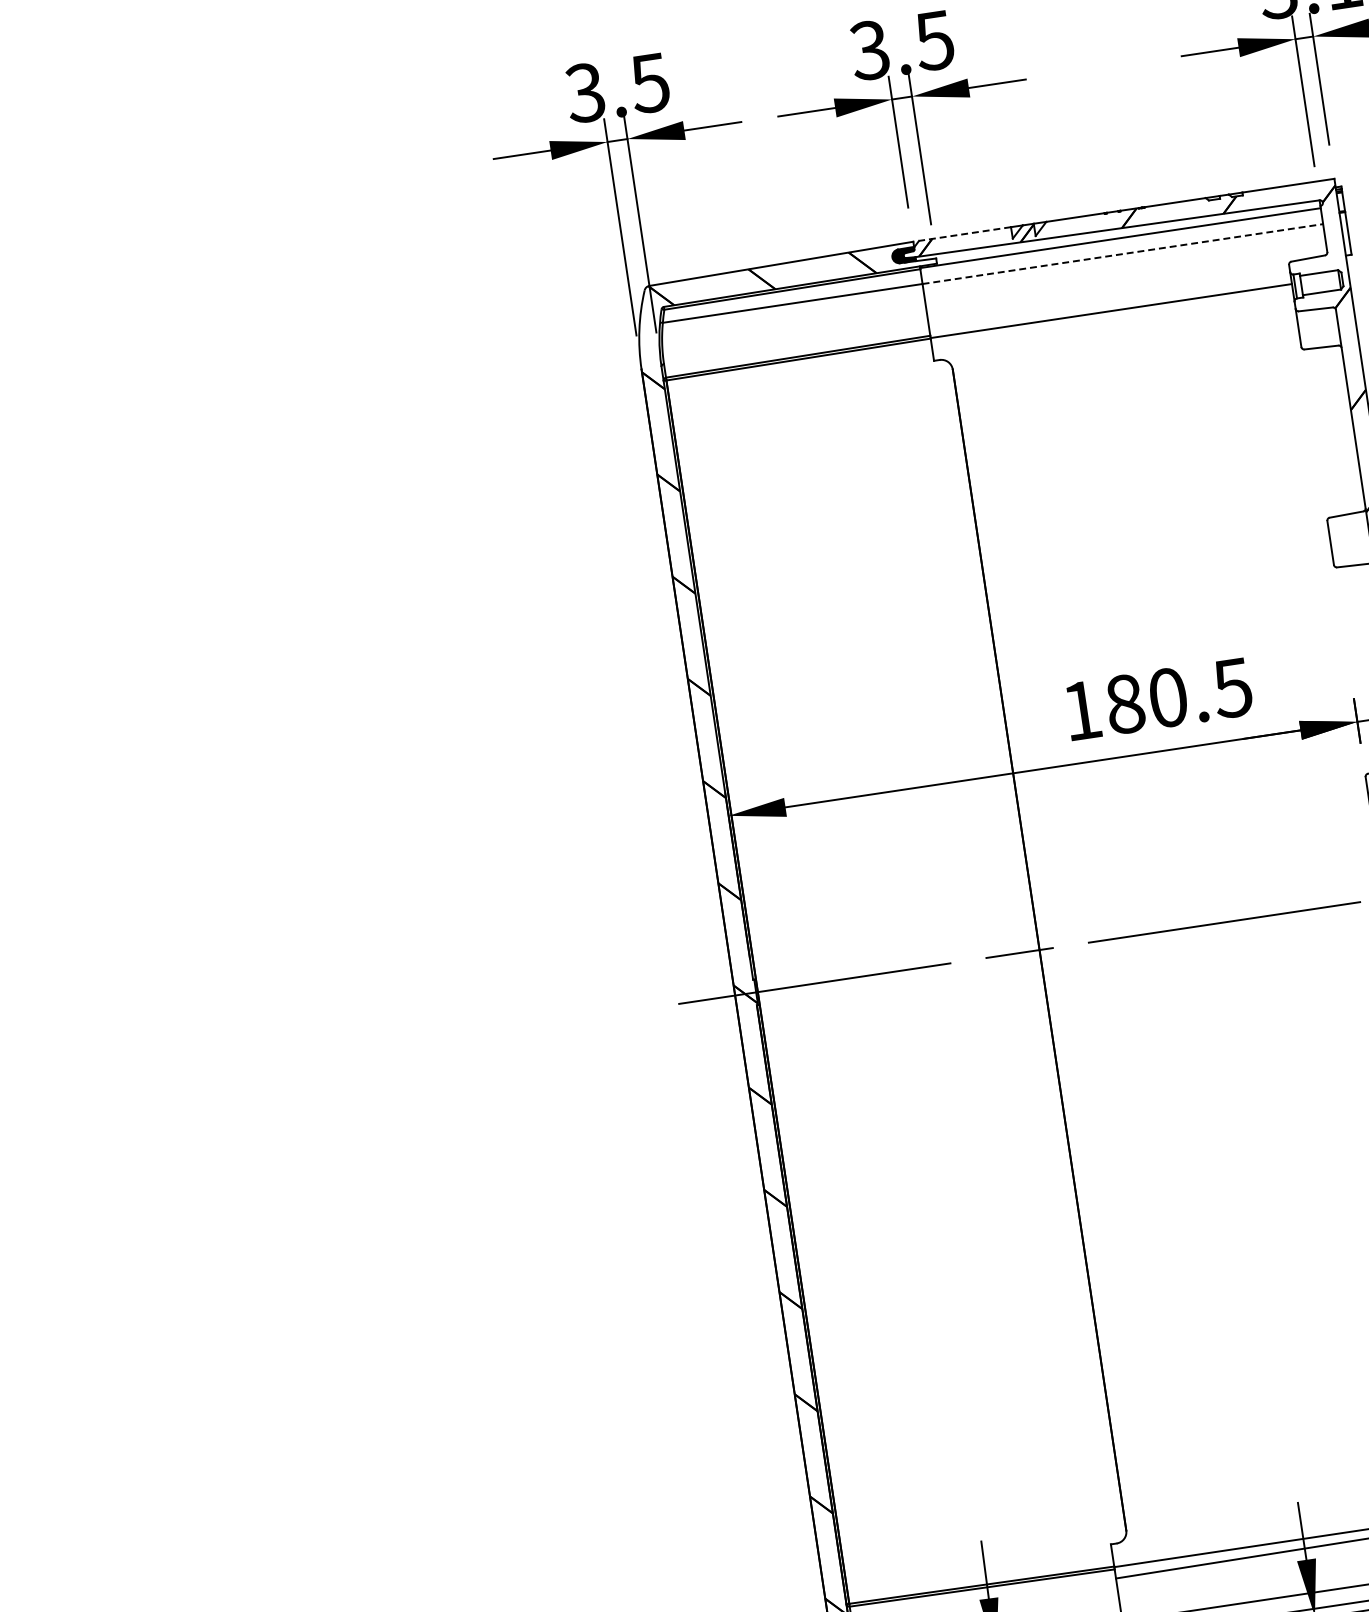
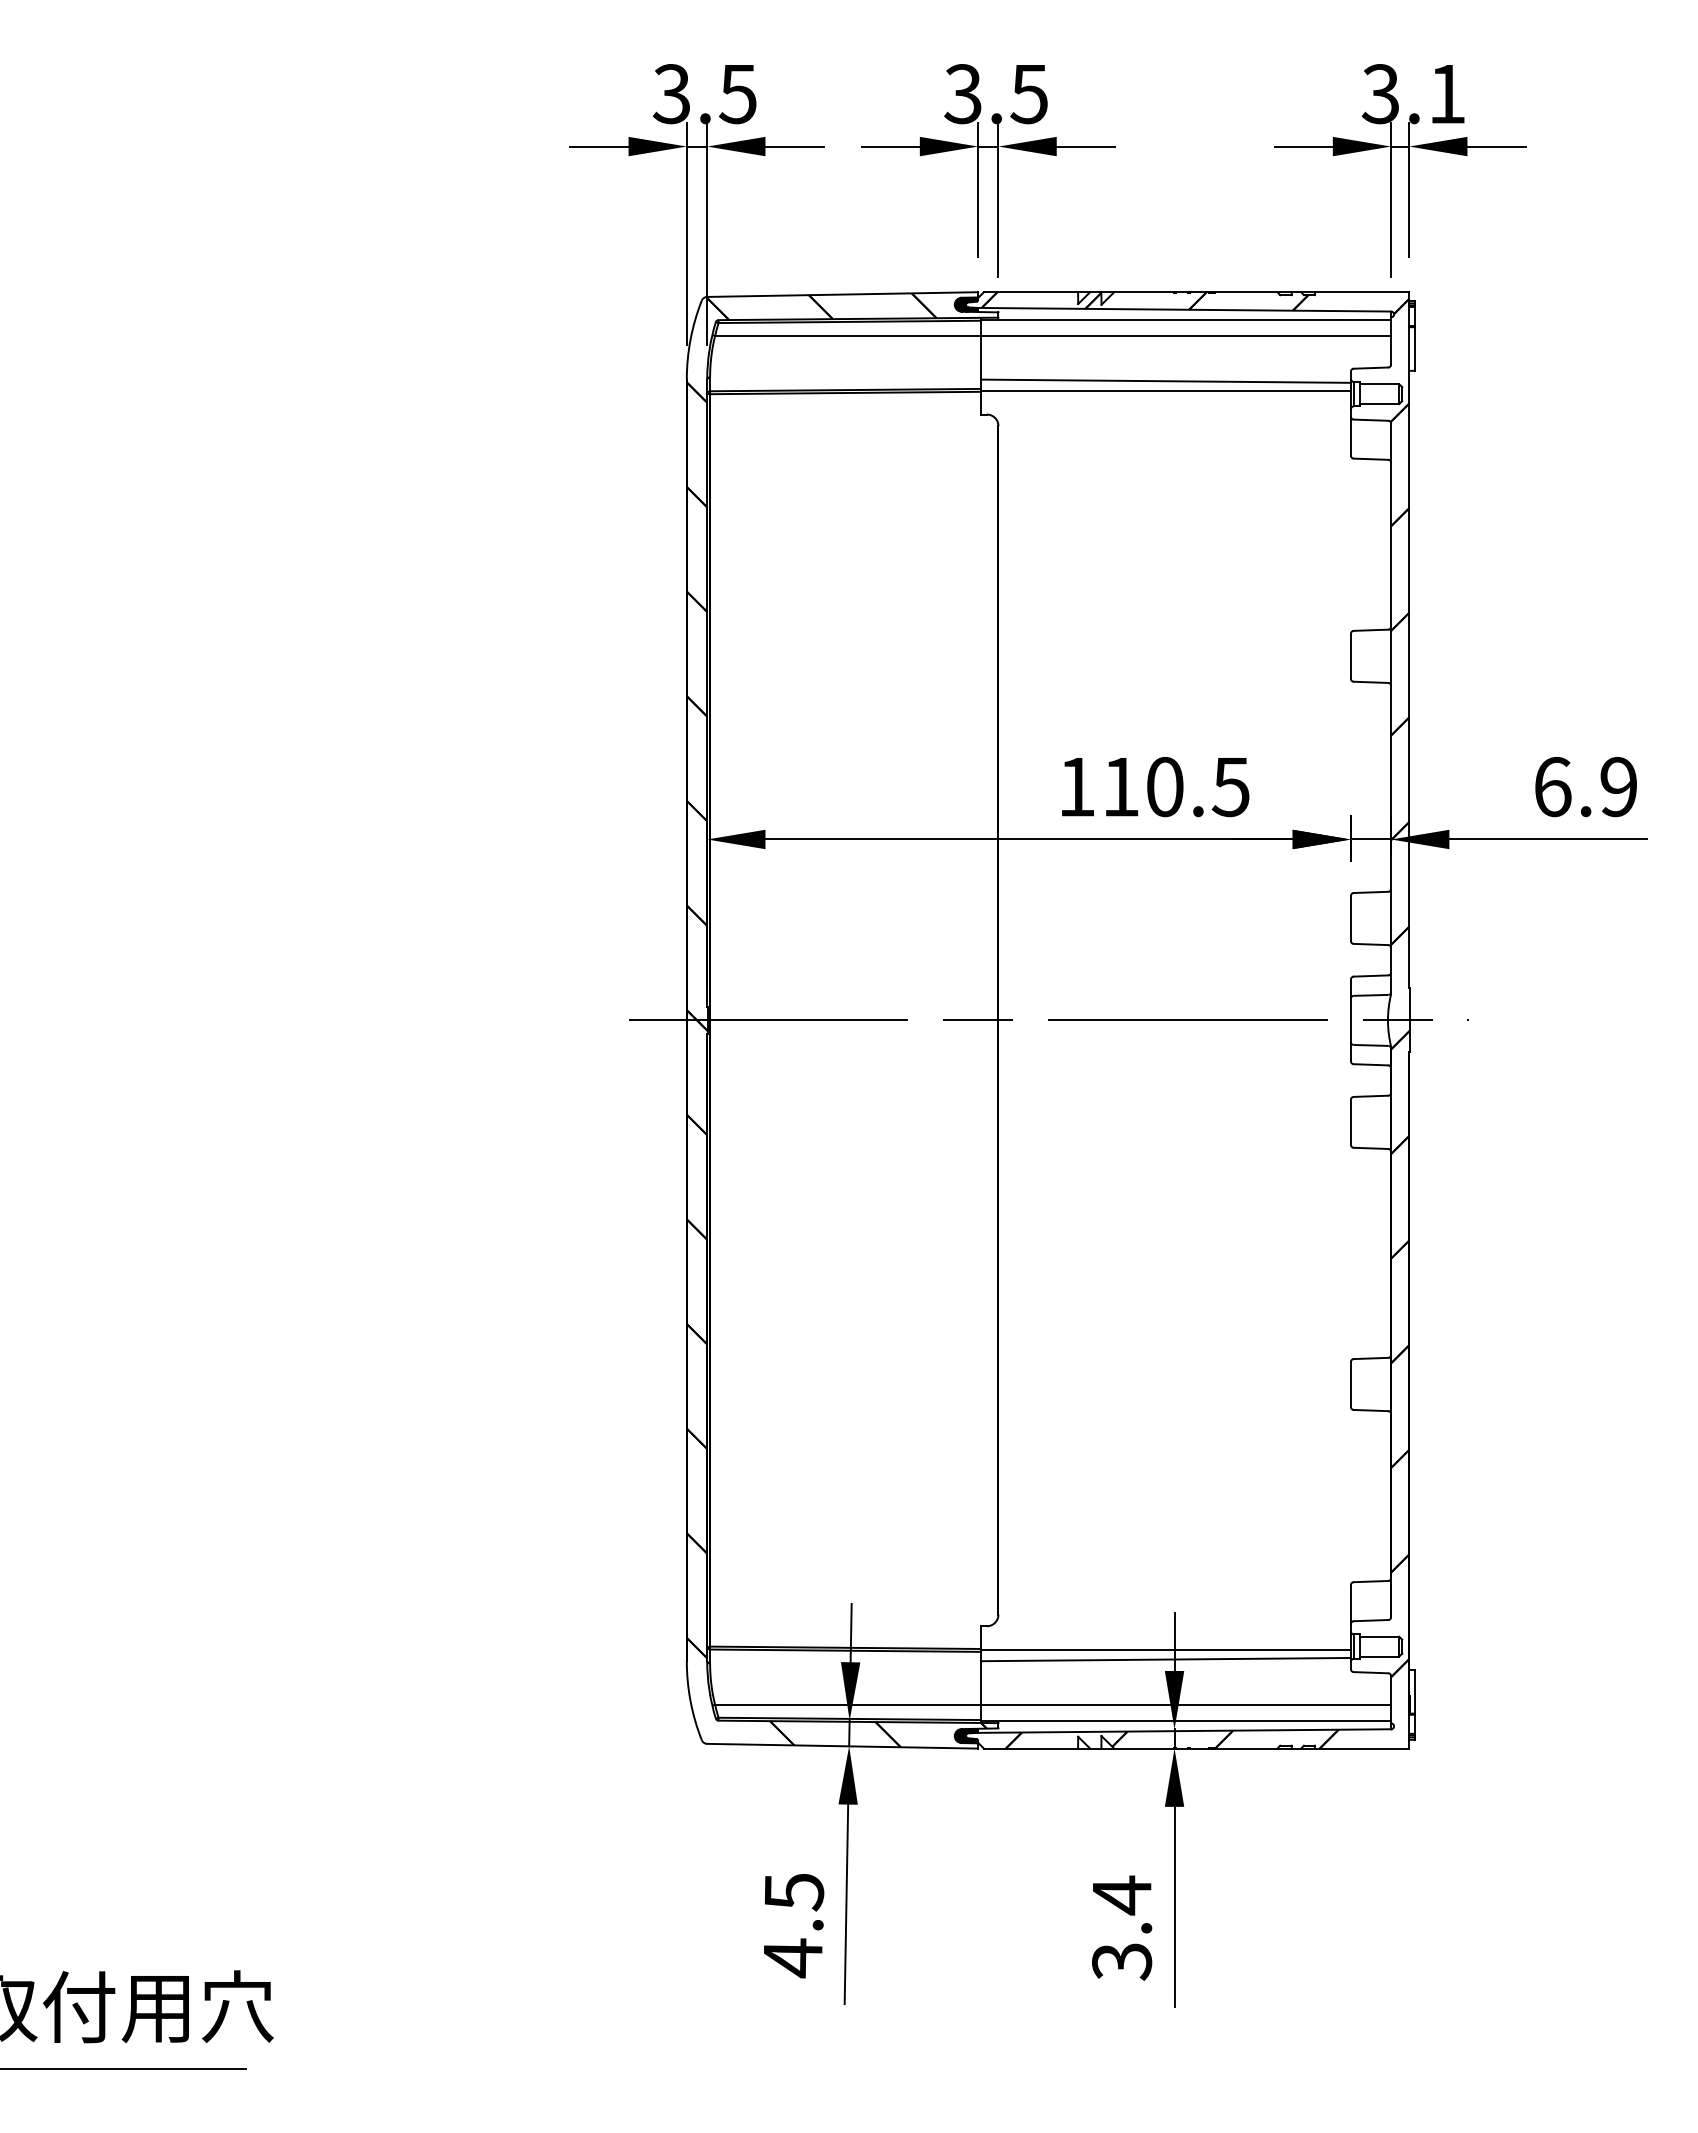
line: (964, 234) -> (1030, 292), dashed -> solid
line: (1123, 253) -> (1186, 335), dashed -> solid
line: (1109, 300) -> (1165, 380), added
text: (1124, 704) -> (1120, 787), 180.5 -> 110.5

